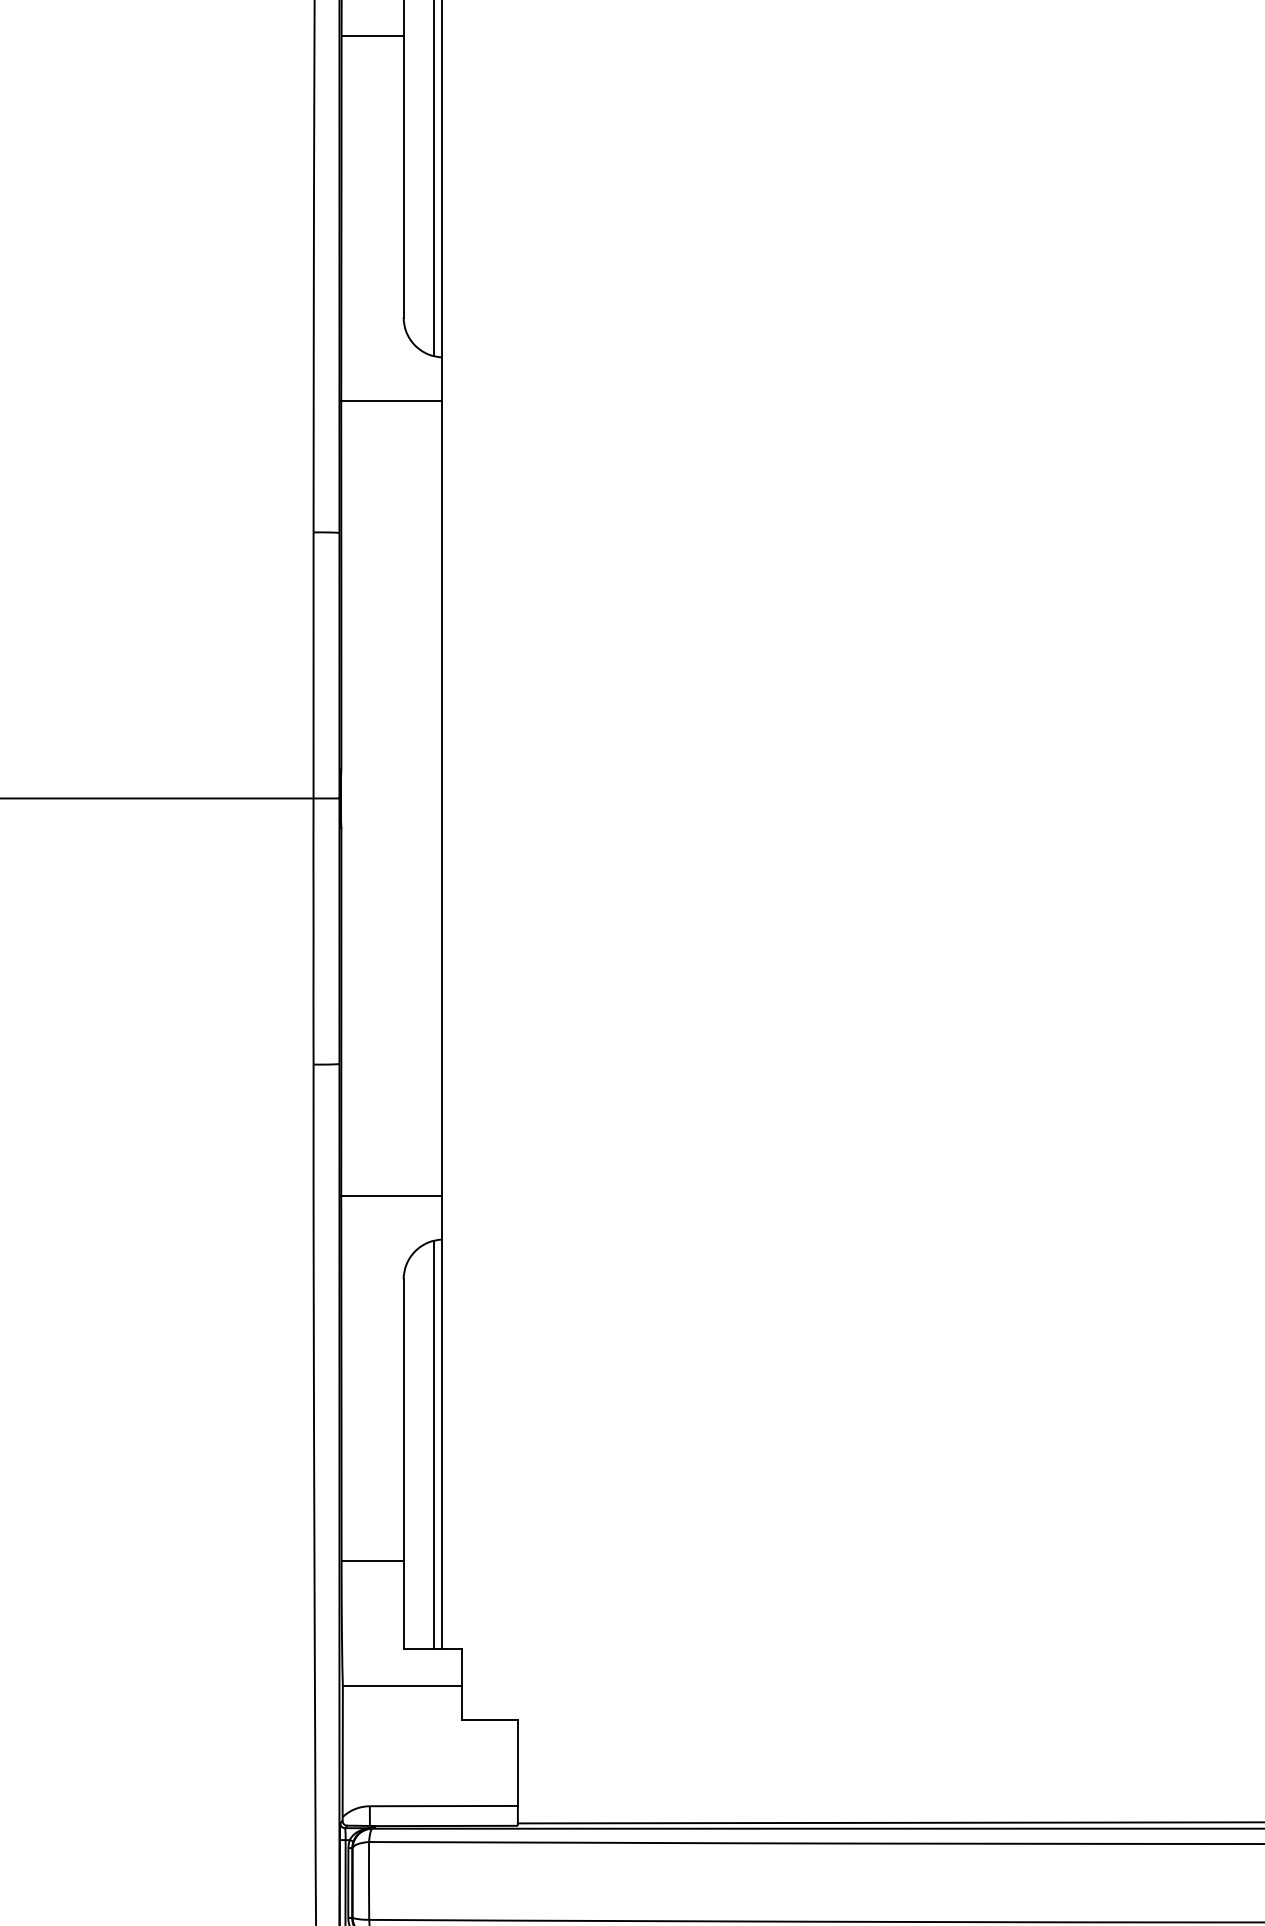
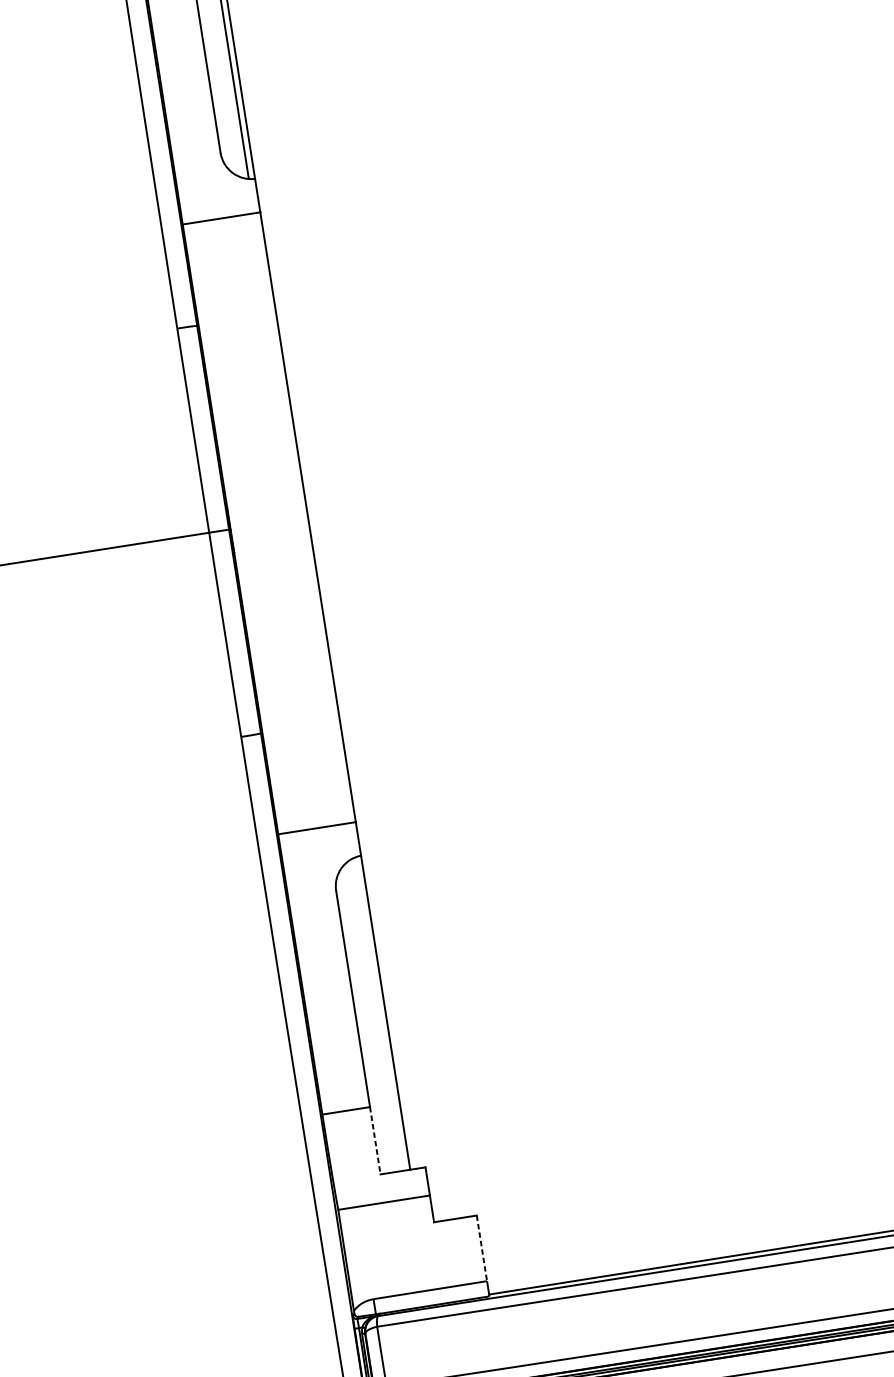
line: (434, 1444) -> (379, 1013), removed
line: (403, 1605) -> (375, 1141), solid -> dashed
line: (517, 1763) -> (481, 1248), solid -> dashed

